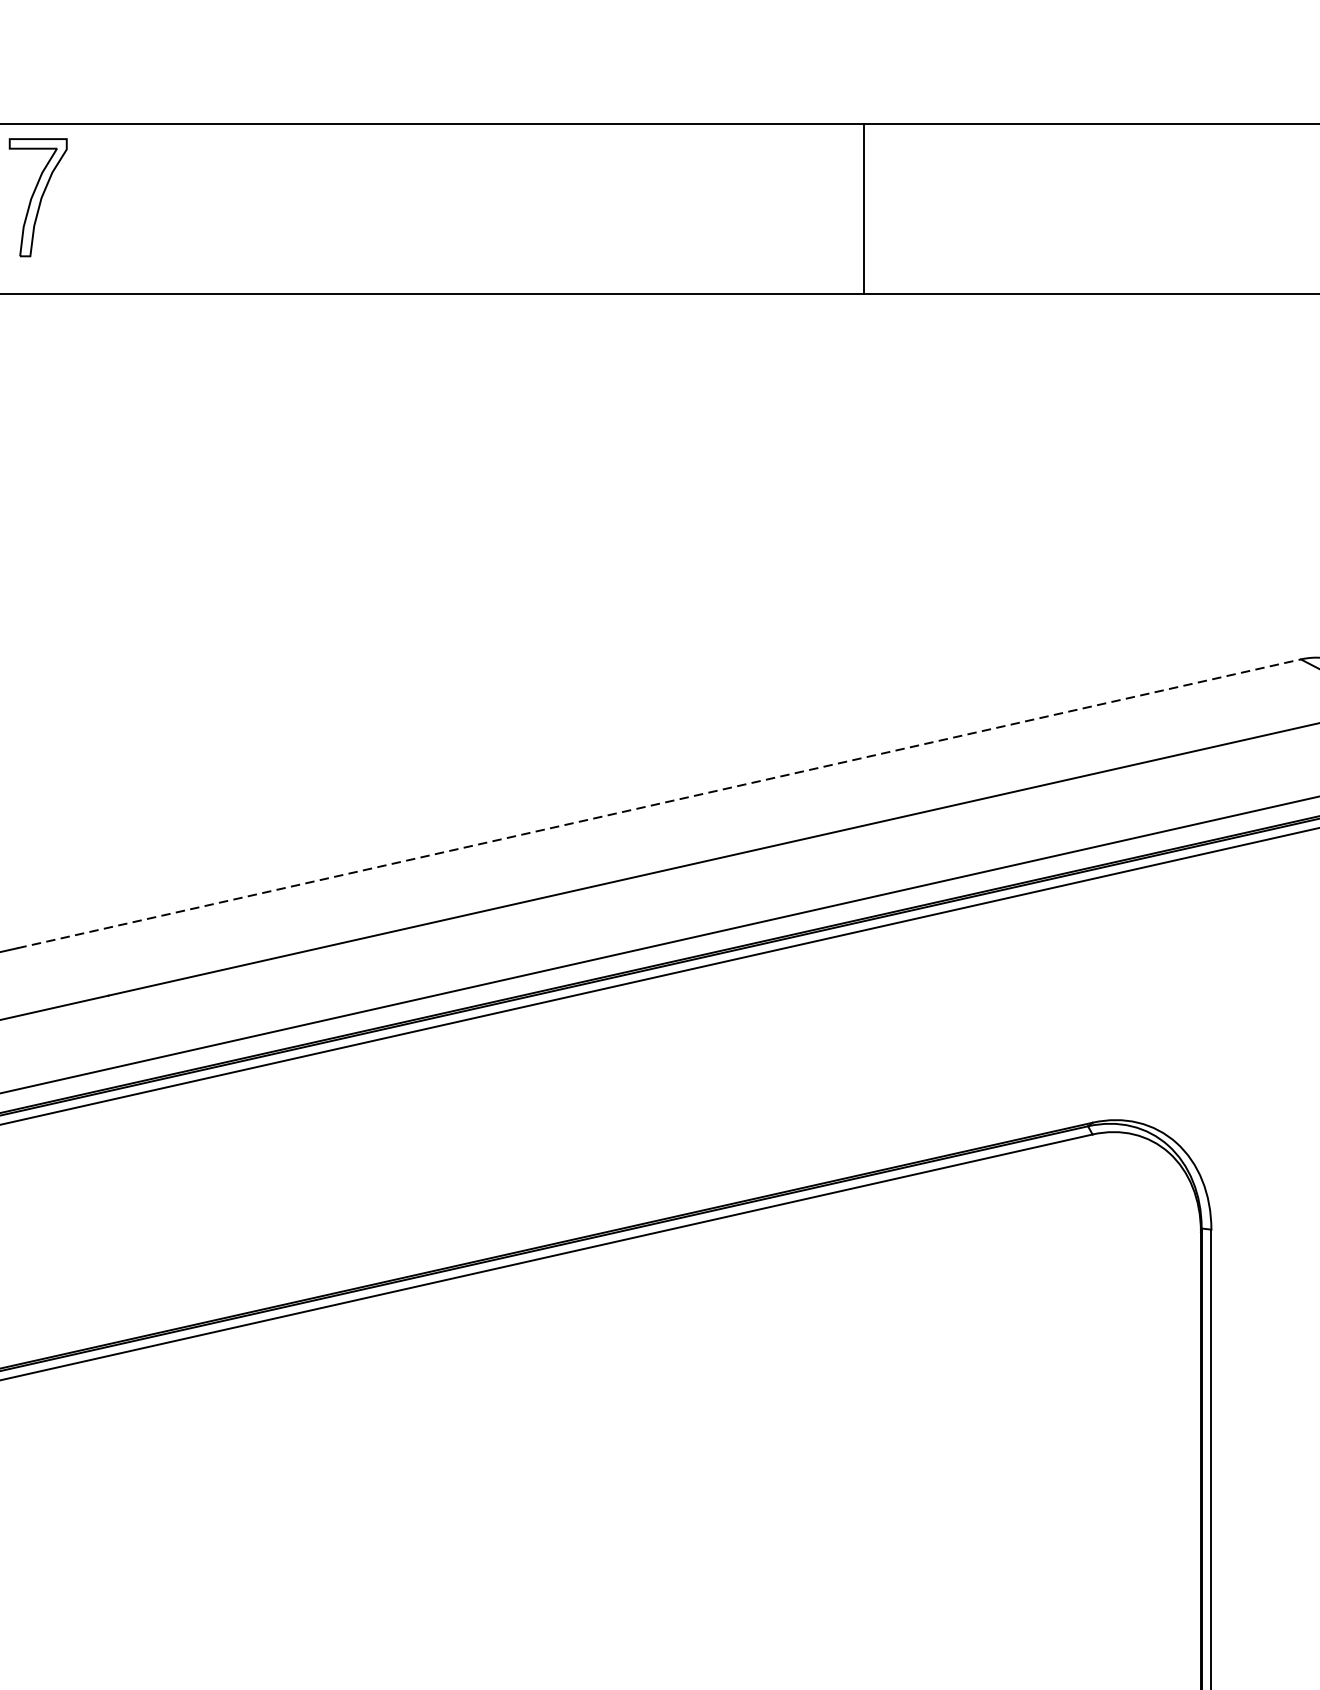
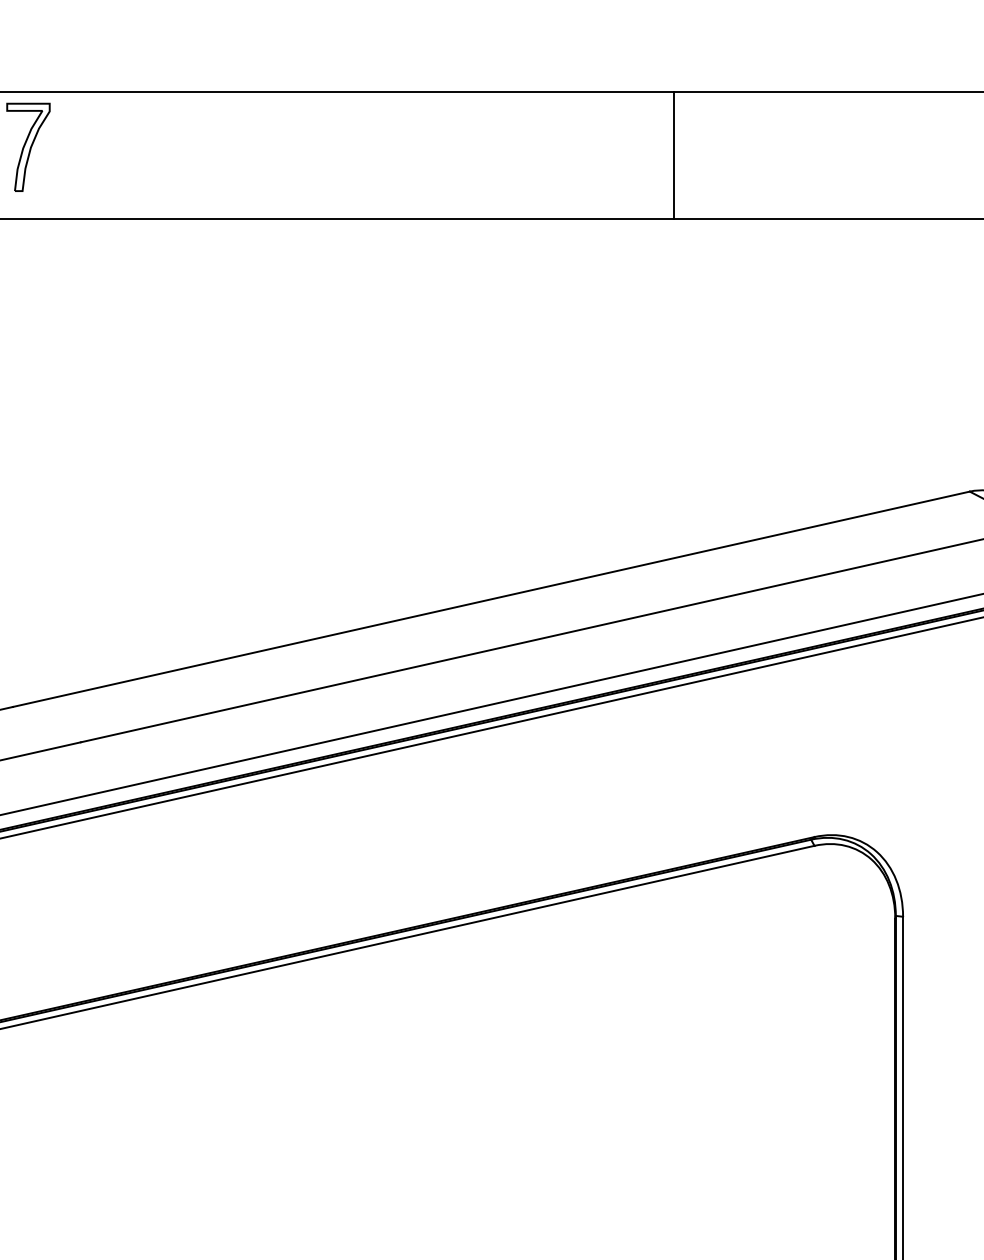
line: (864, 208) -> (674, 155), moved
line: (659, 804) -> (491, 599), dashed -> solid

